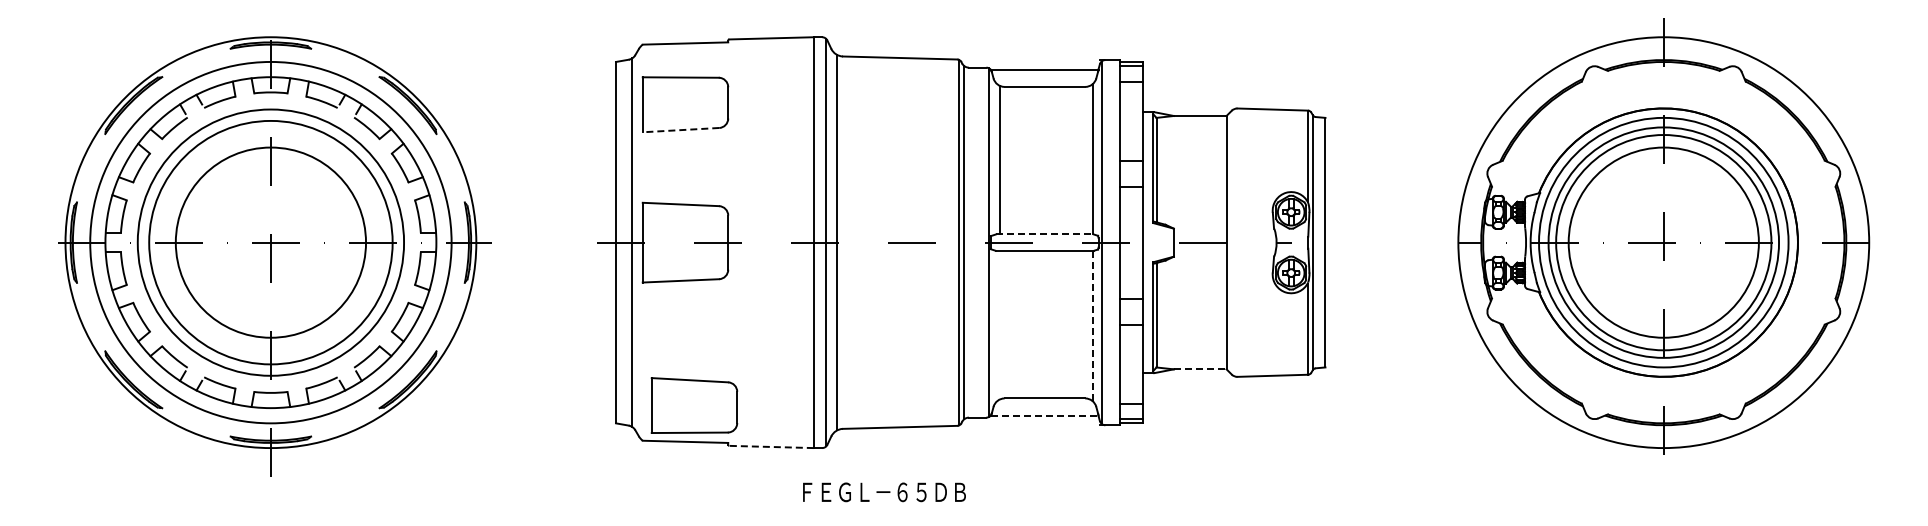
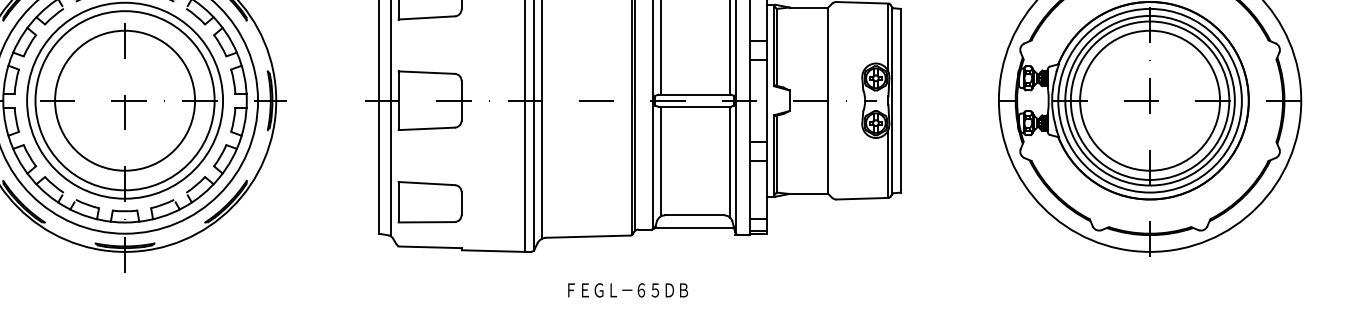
line: (680, 130) -> (426, 18), dashed -> solid
line: (1045, 234) -> (695, 94), dashed -> solid
line: (999, 324) -> (661, 160), added
line: (1093, 326) -> (730, 162), dashed -> solid
line: (1200, 369) -> (809, 194), dashed -> solid
part: (694, 405) -> (430, 202), moved
line: (1045, 415) -> (695, 227), dashed -> solid
line: (771, 446) -> (493, 250), dashed -> solid
text: (884, 492) -> (628, 290), moved

